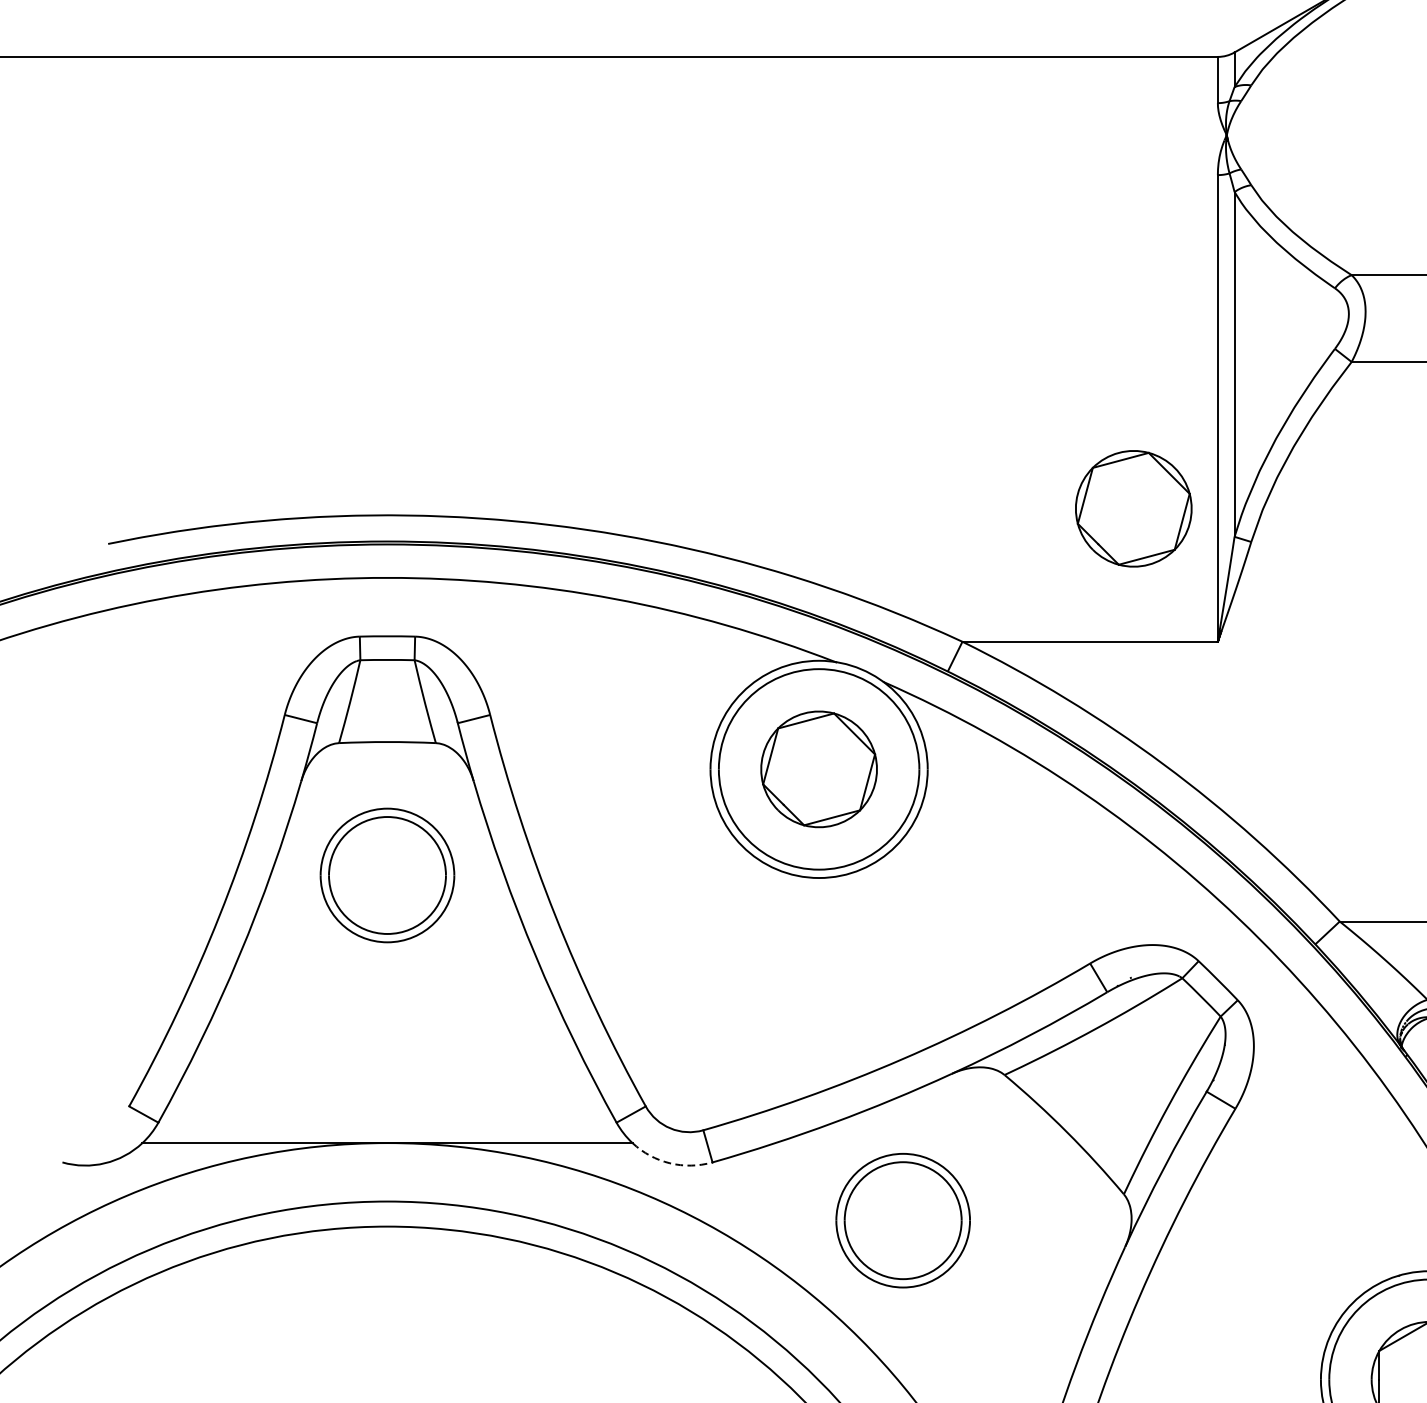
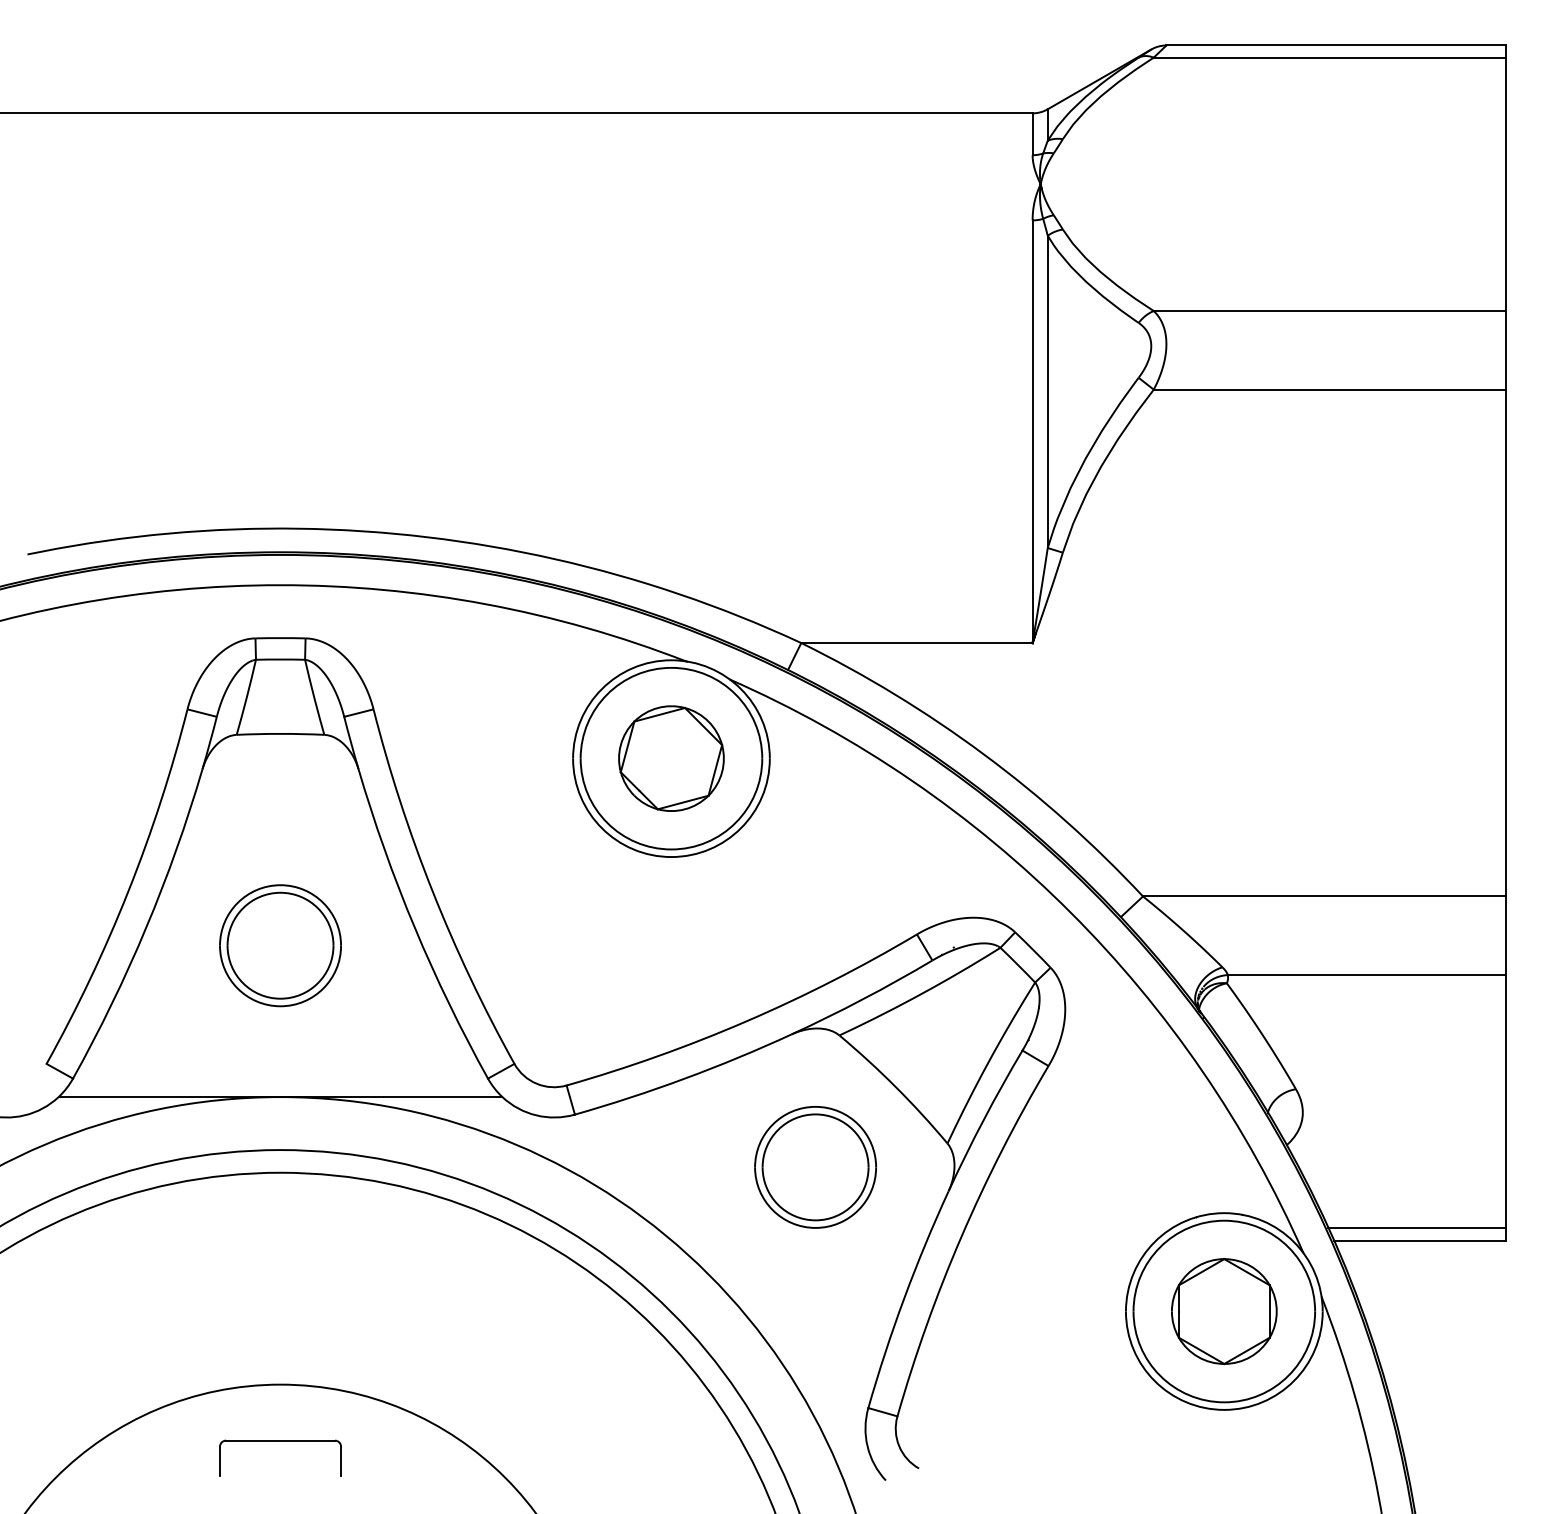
part: (1133, 508) -> (956, 522), removed
part: (387, 875) -> (280, 945), moved
arc: (670, 1163) -> (536, 1115), dashed -> solid
part: (903, 1220) -> (815, 1167), moved

